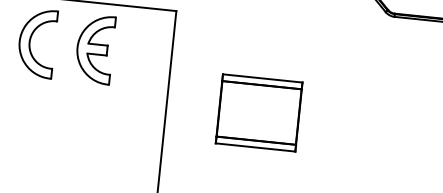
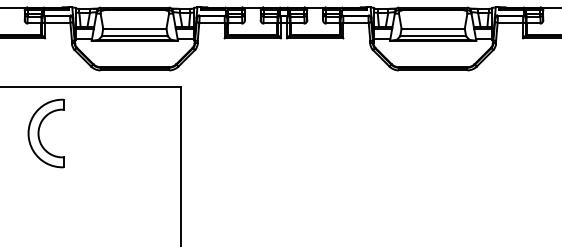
part: (94, 49) -> (103, 133), removed
part: (258, 112) -> (273, 179), removed

